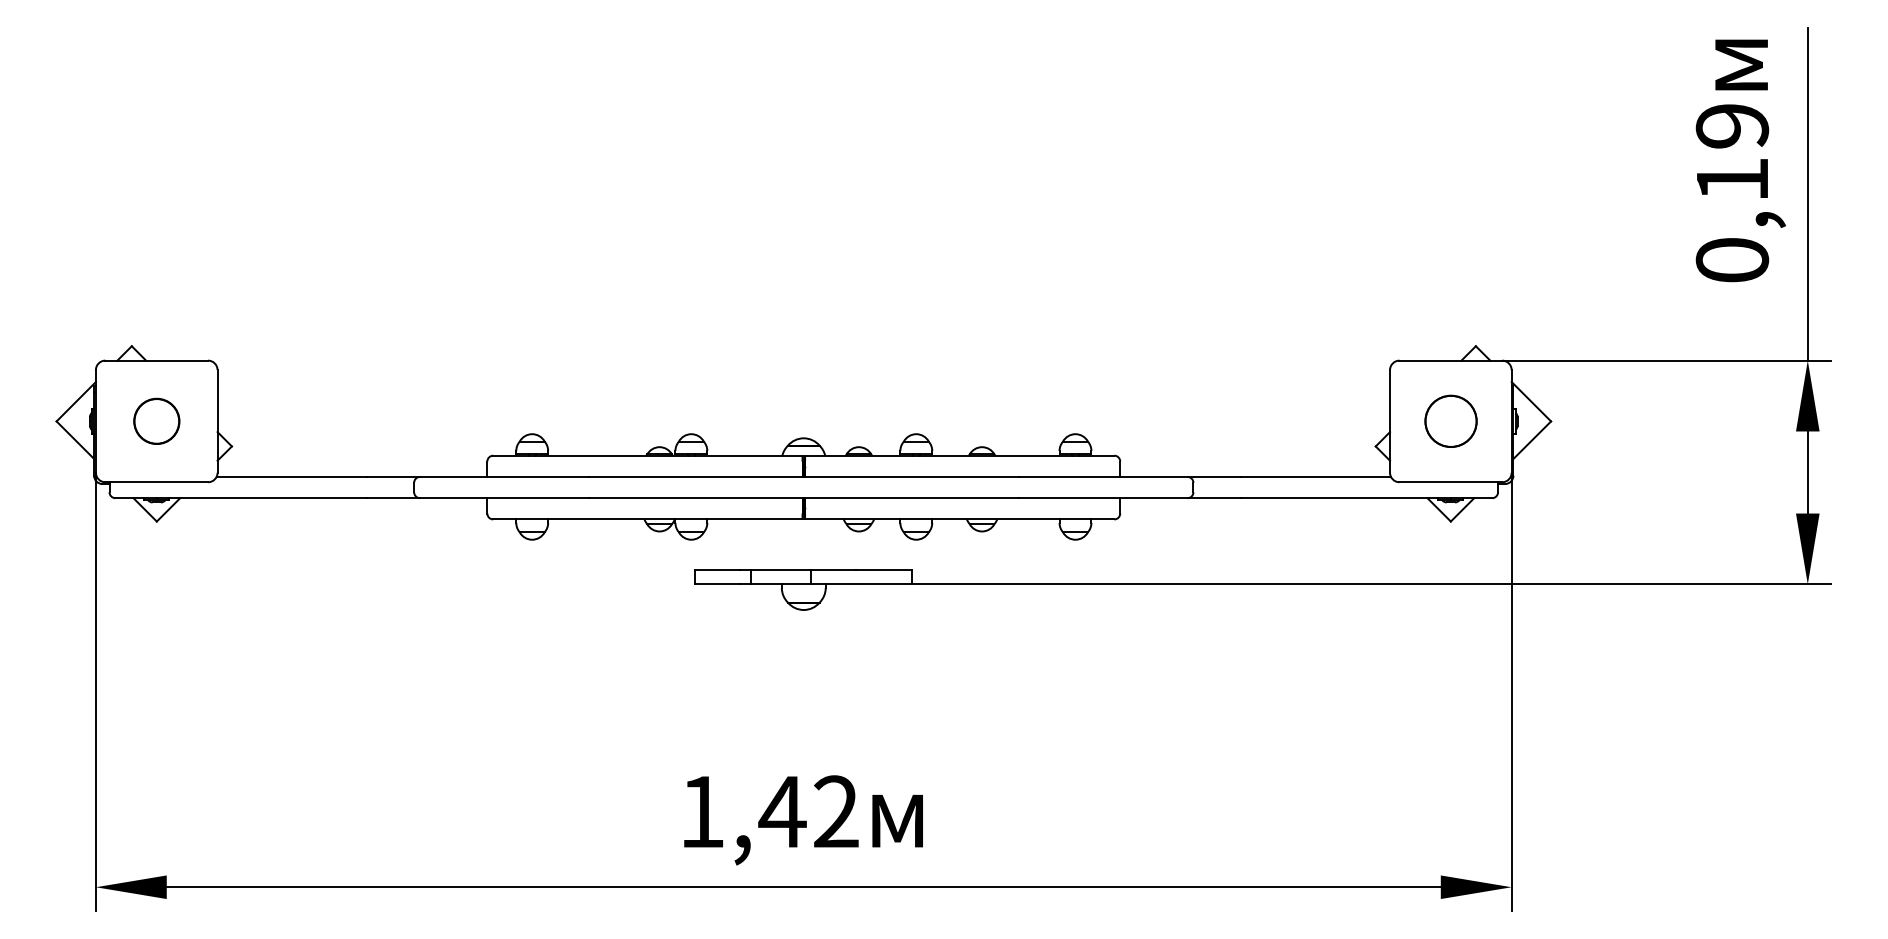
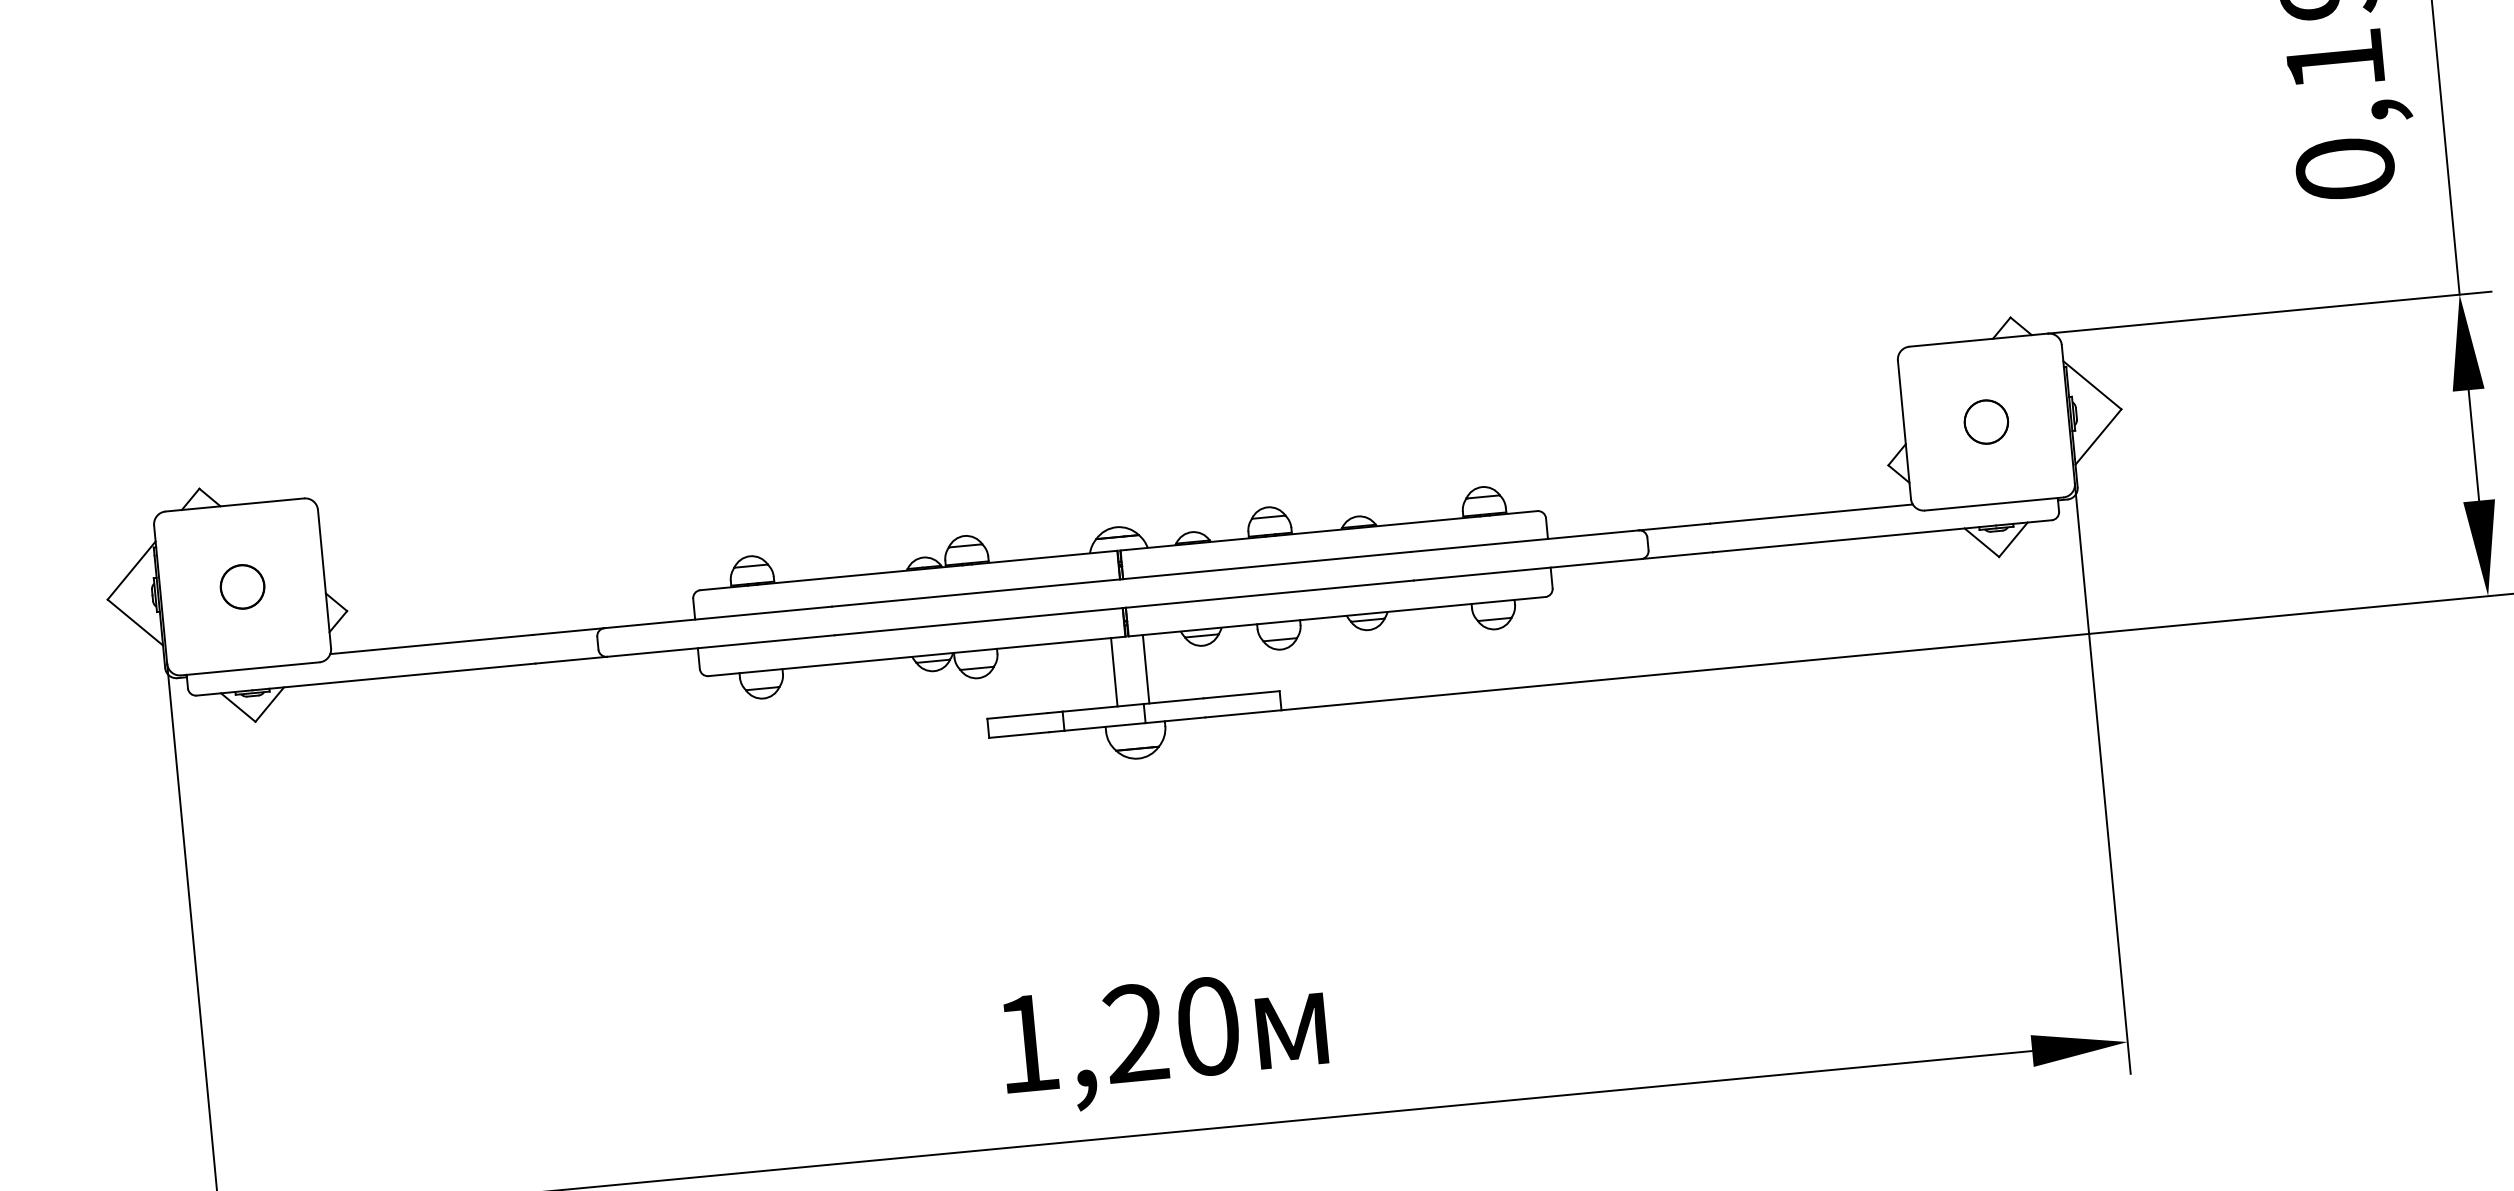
circle: (156, 421) -> (242, 587), size x0.71
circle: (1450, 421) -> (1985, 422), size x0.62
line: (791, 544) -> (1113, 671), added
line: (815, 544) -> (1145, 668), added
text: (808, 811) -> (1170, 1029), 1,42 -> 1,20

